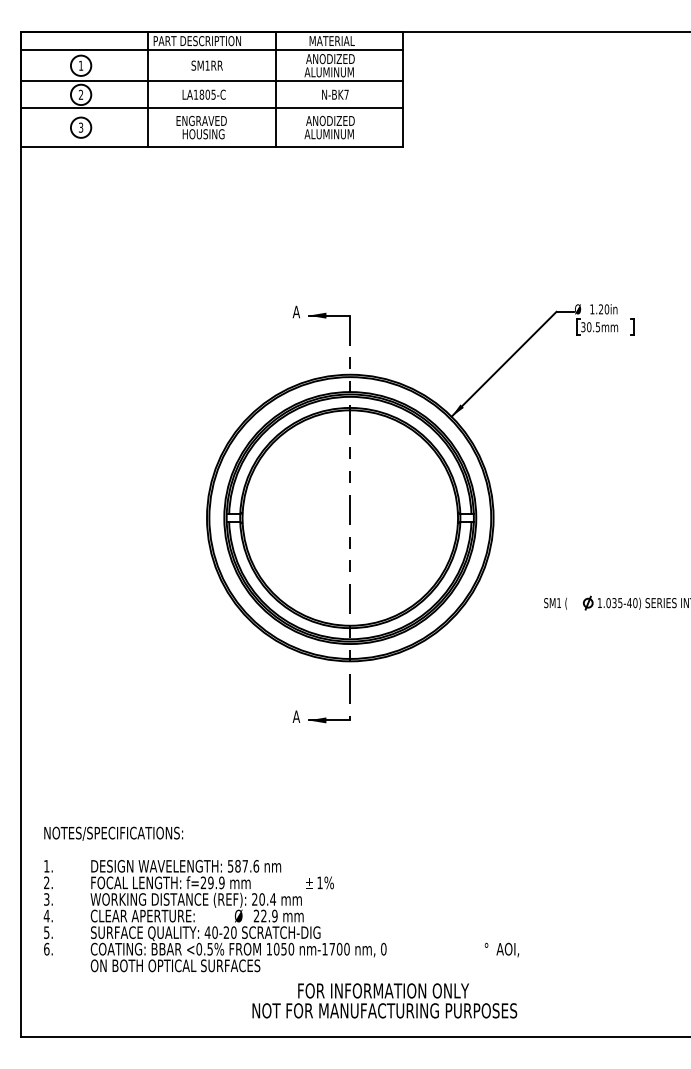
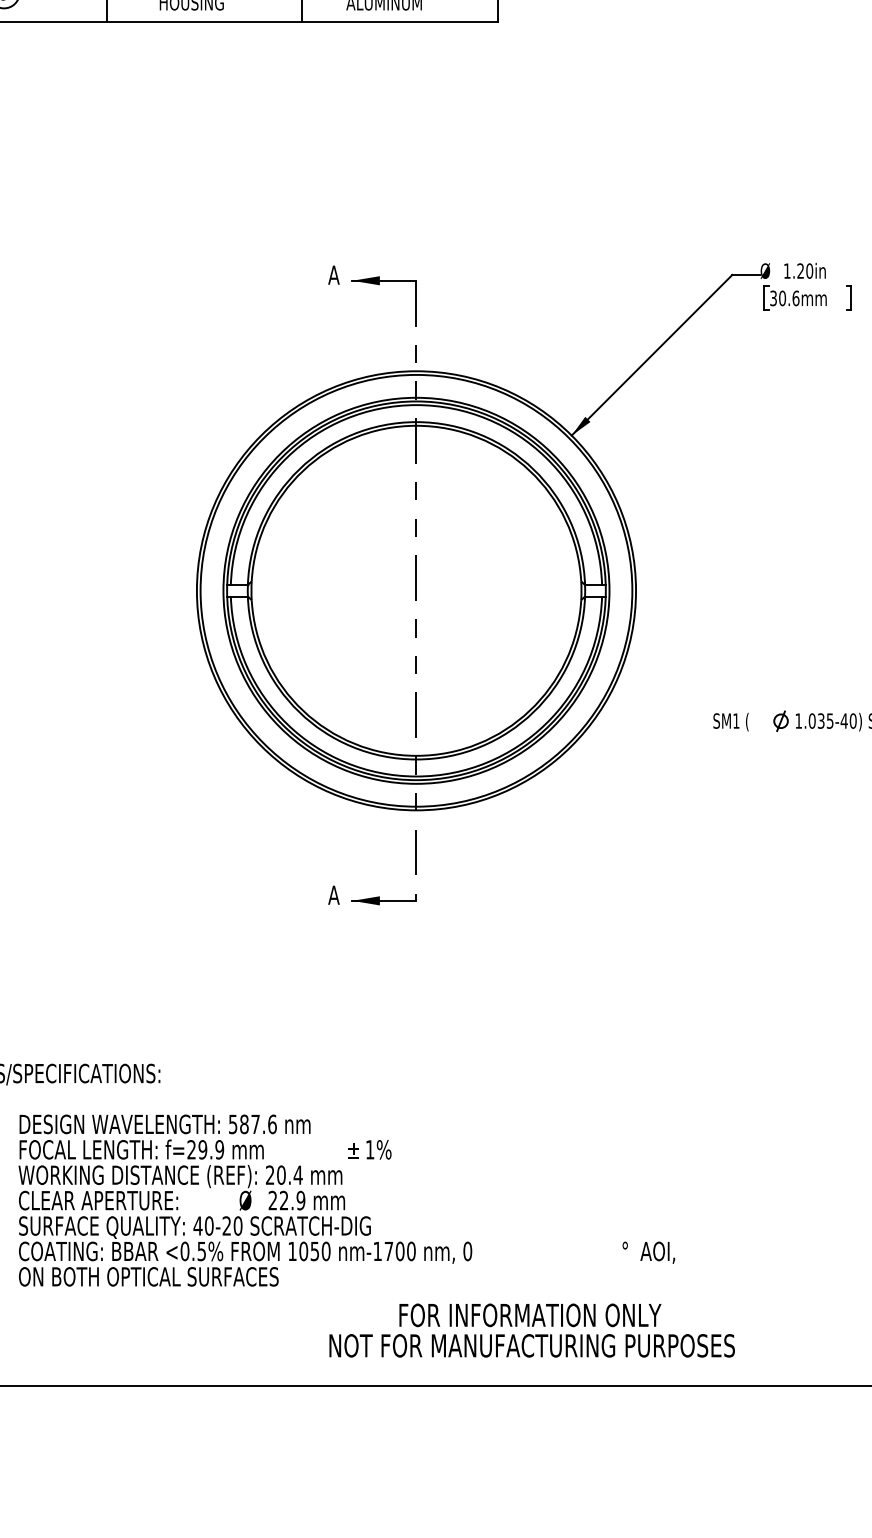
text: (597, 327) -> (795, 298), 30.5mm -> 30.6mm
text: (384, 1000) -> (531, 1329), moved

